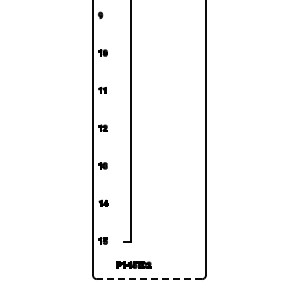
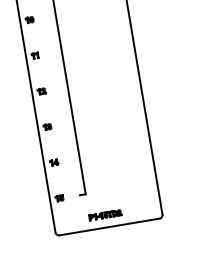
part: (133, 264) -> (104, 214), moved
line: (149, 279) -> (109, 227), dashed -> solid

